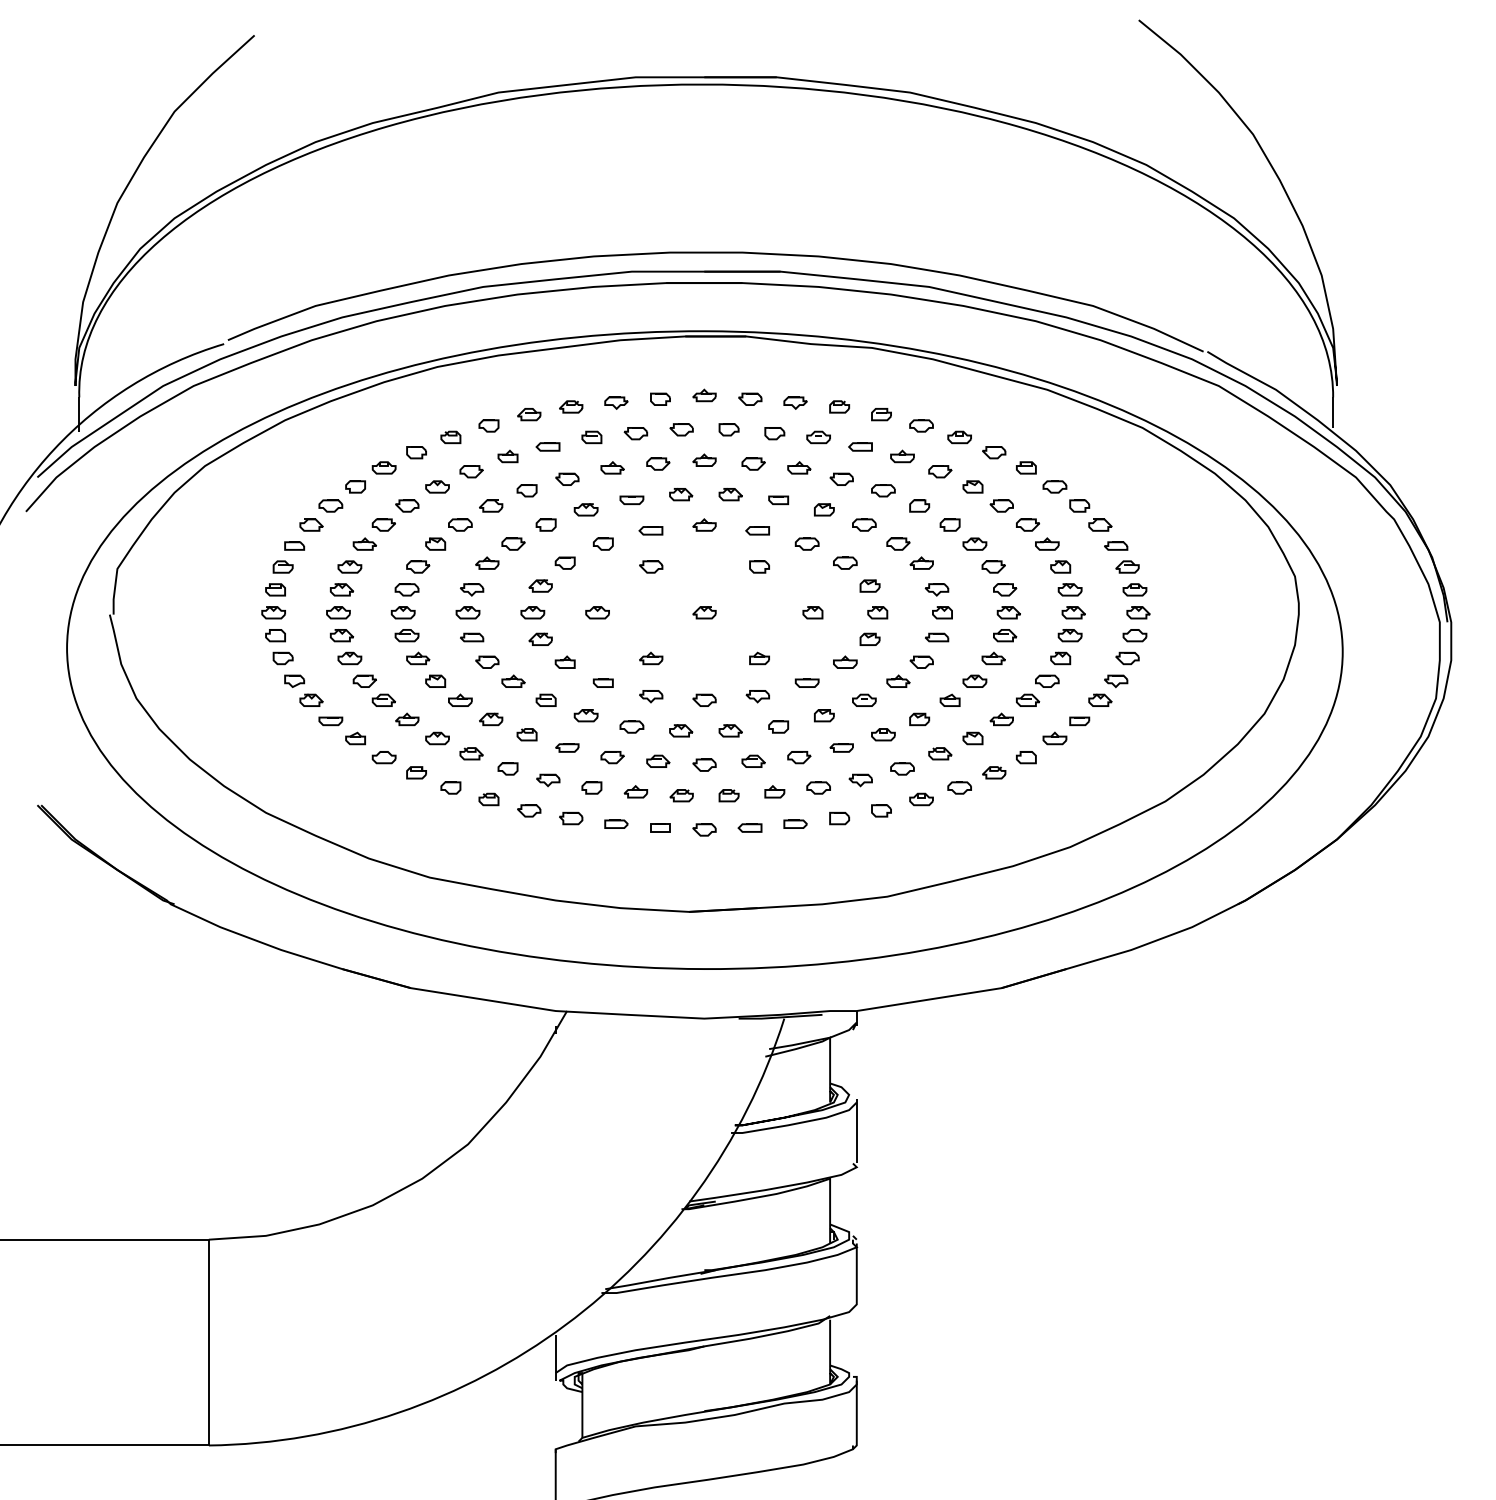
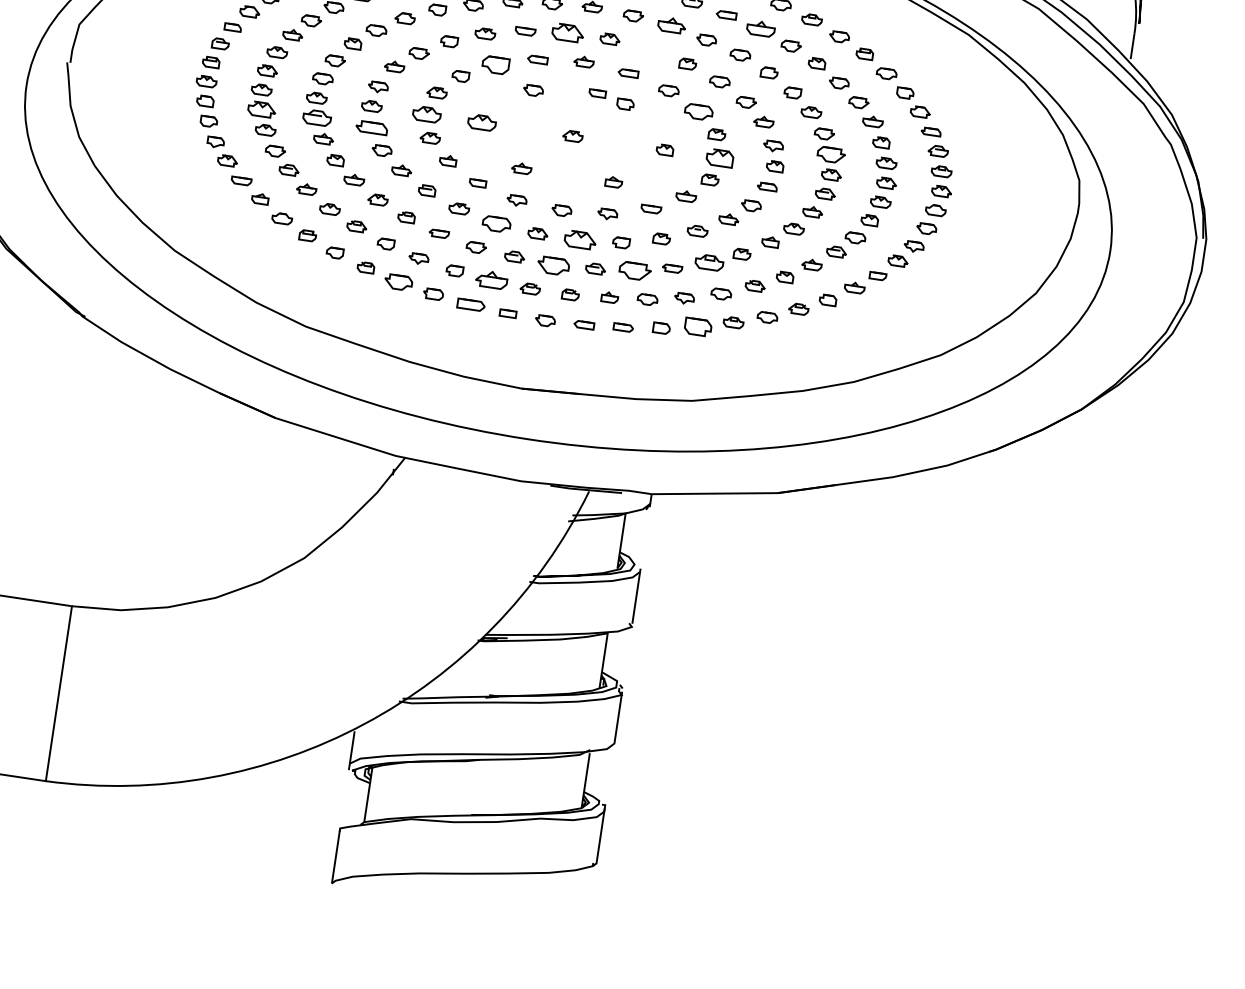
part: (902, 456) -> (761, 28), size x1.4
part: (799, 467) -> (672, 24), size x1.4
part: (681, 494) -> (568, 32), size x1.6
part: (778, 500) -> (597, 93), moved
part: (602, 543) -> (494, 64), size x1.6
part: (845, 562) -> (699, 111), size x1.4
part: (1005, 589) -> (831, 154), size x1.4
part: (532, 612) -> (426, 114), size x1.4
part: (597, 612) -> (481, 122), size x1.4
part: (877, 612) -> (719, 158), size x1.6
part: (341, 635) -> (261, 109), size x1.4
part: (406, 635) -> (316, 117), size x1.4
part: (472, 637) -> (372, 127), size x1.6
part: (631, 726) -> (496, 223), size x1.4
part: (730, 730) -> (580, 239), size x1.6
part: (883, 734) -> (709, 262), size x1.4
part: (799, 757) -> (635, 271), size x1.6
part: (704, 764) -> (553, 265), size x1.6
part: (635, 791) -> (491, 279), size x1.6
part: (529, 810) -> (399, 282), size x1.4
part: (881, 810) -> (698, 326), size x1.6
part: (616, 823) -> (471, 304), size x1.4

